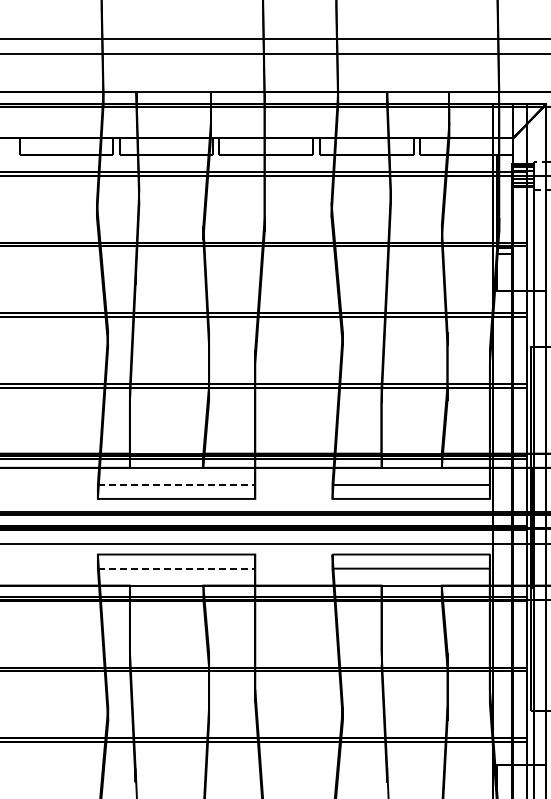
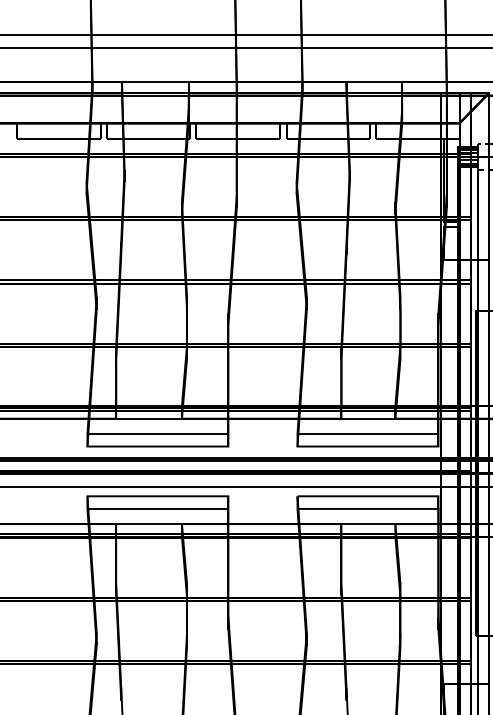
line: (176, 484) -> (157, 433), dashed -> solid
line: (176, 568) -> (157, 508), dashed -> solid

